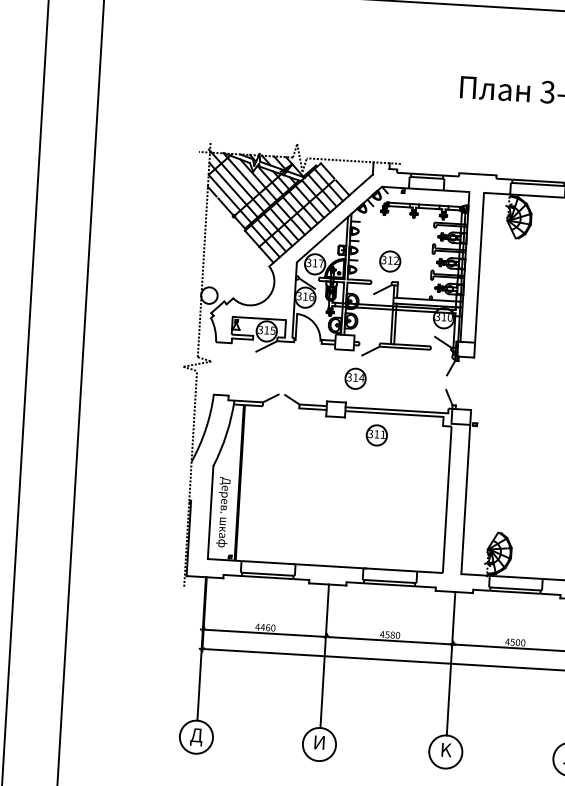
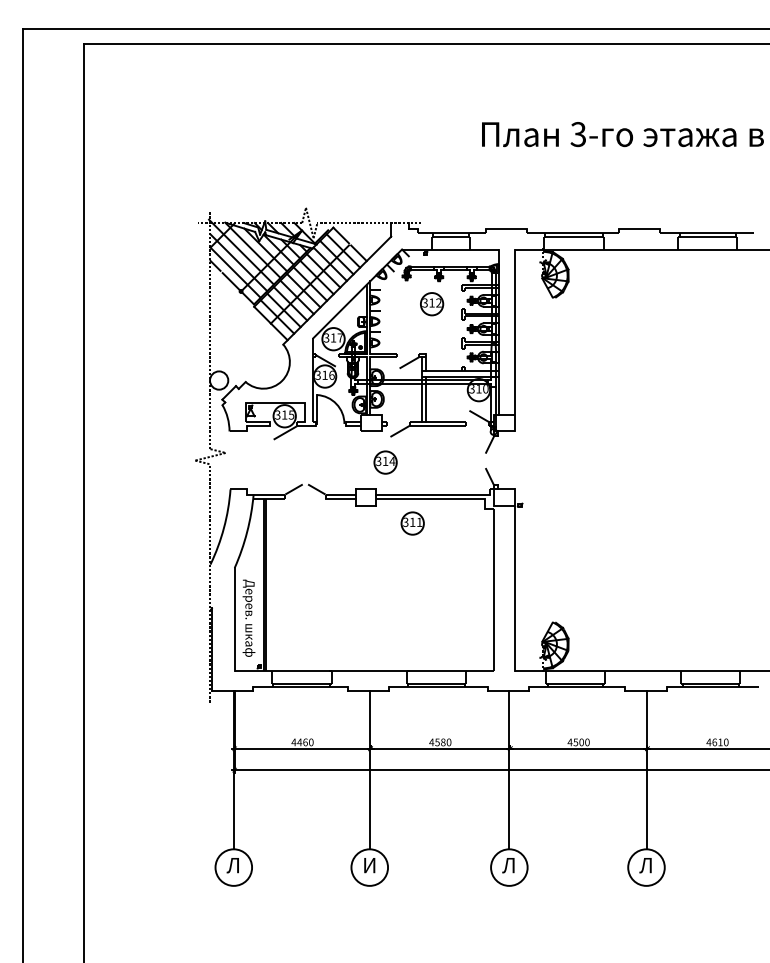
part: (390, 261) -> (432, 304), moved
text: (196, 737) -> (233, 867), Д -> Л
text: (445, 750) -> (508, 865), K -> Л

